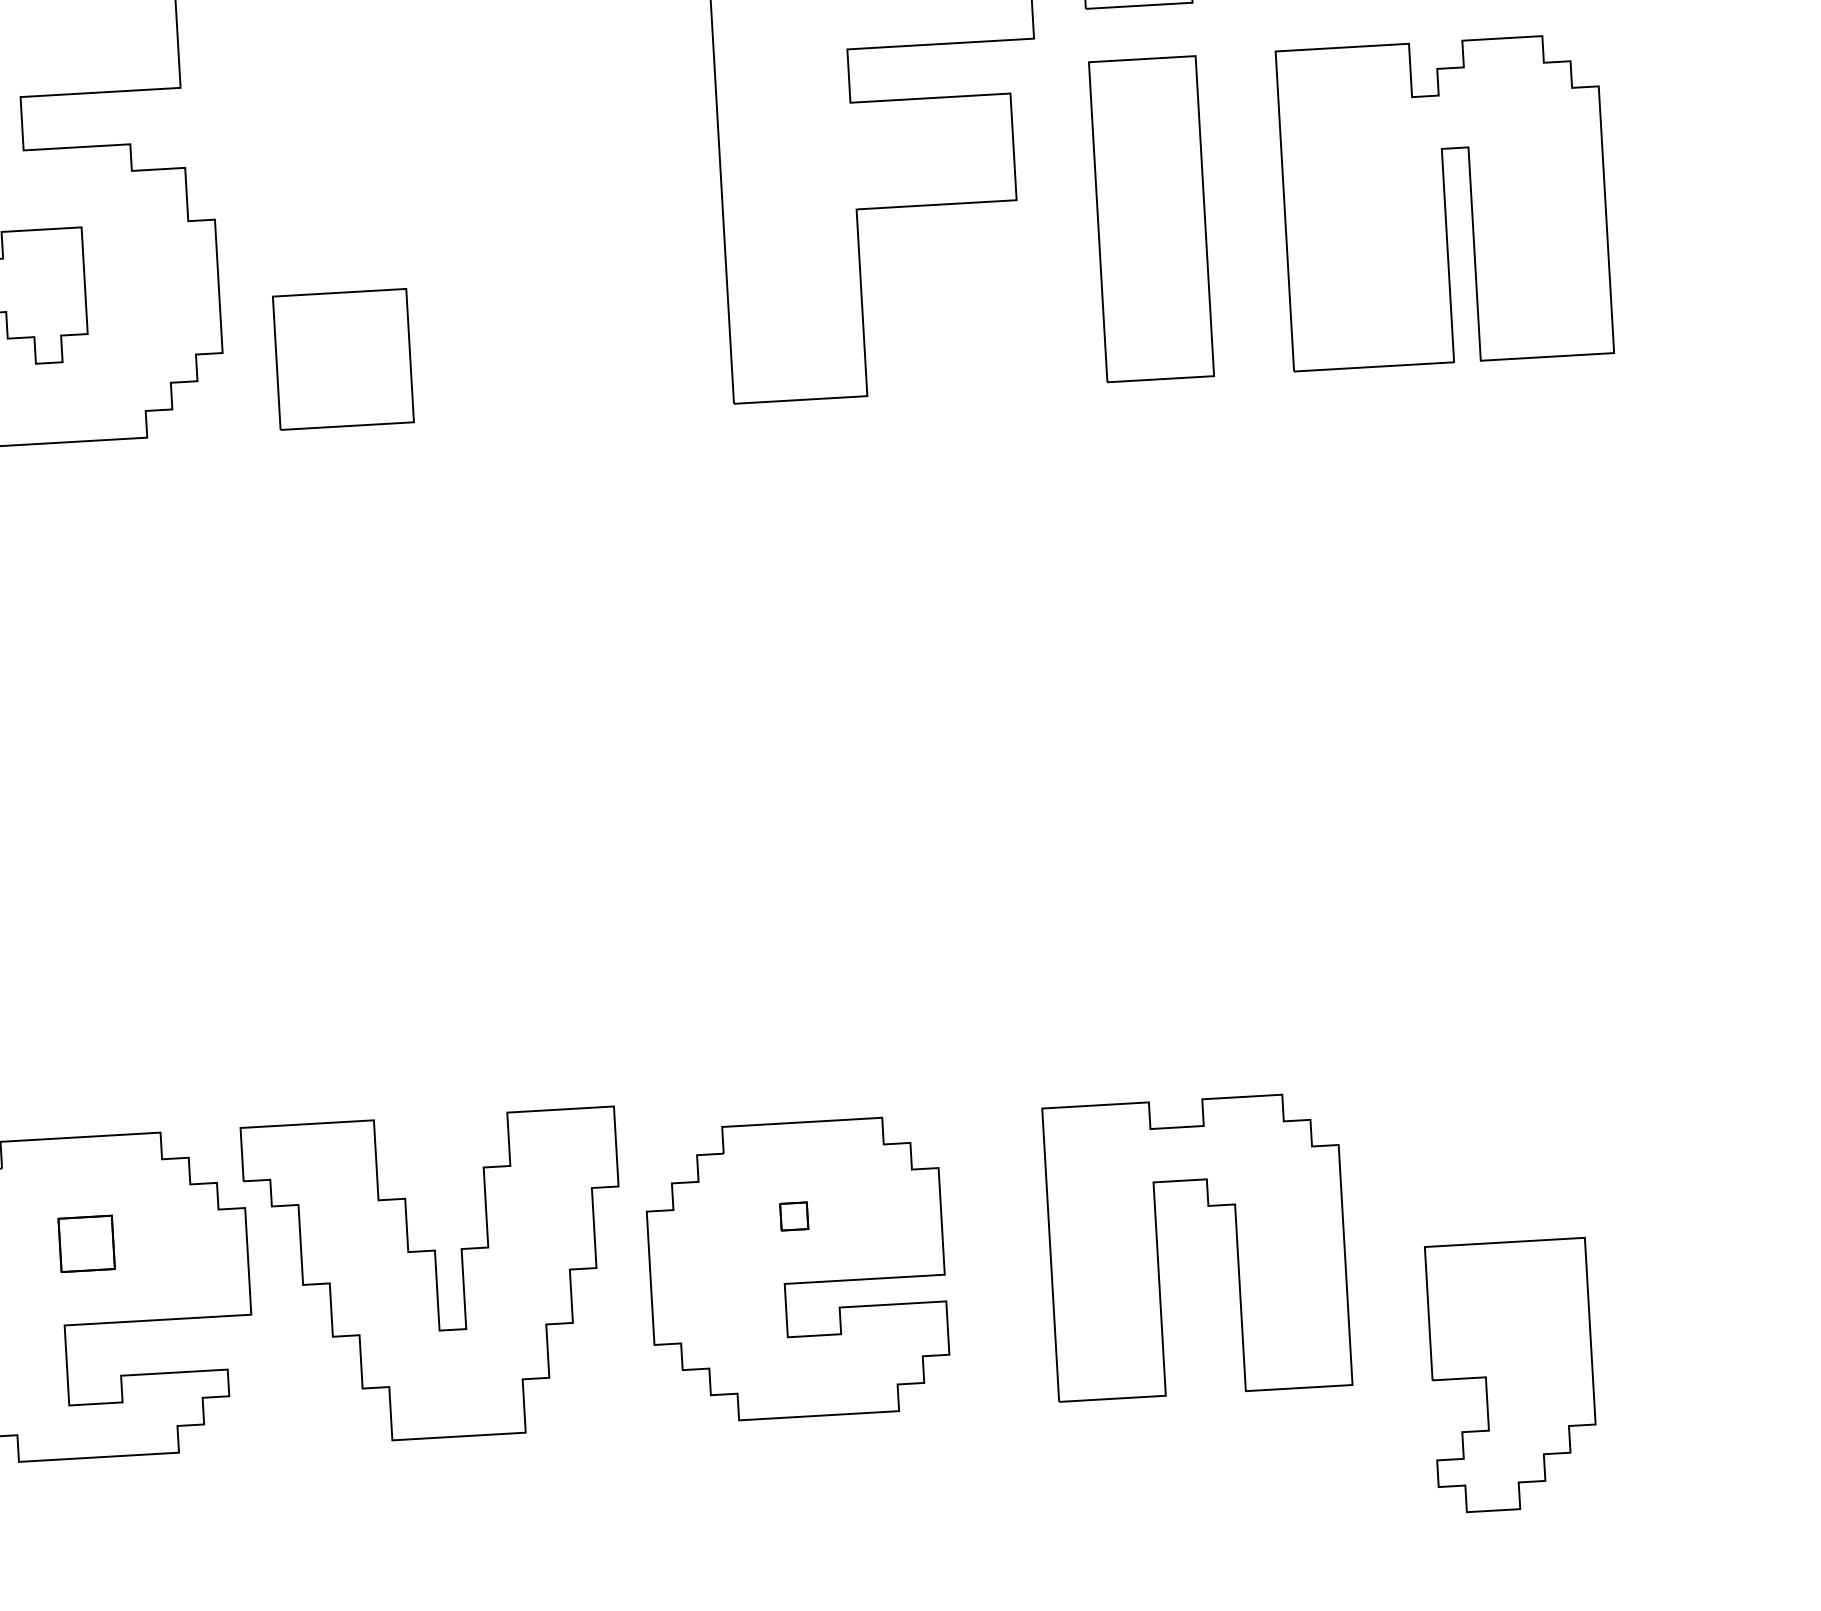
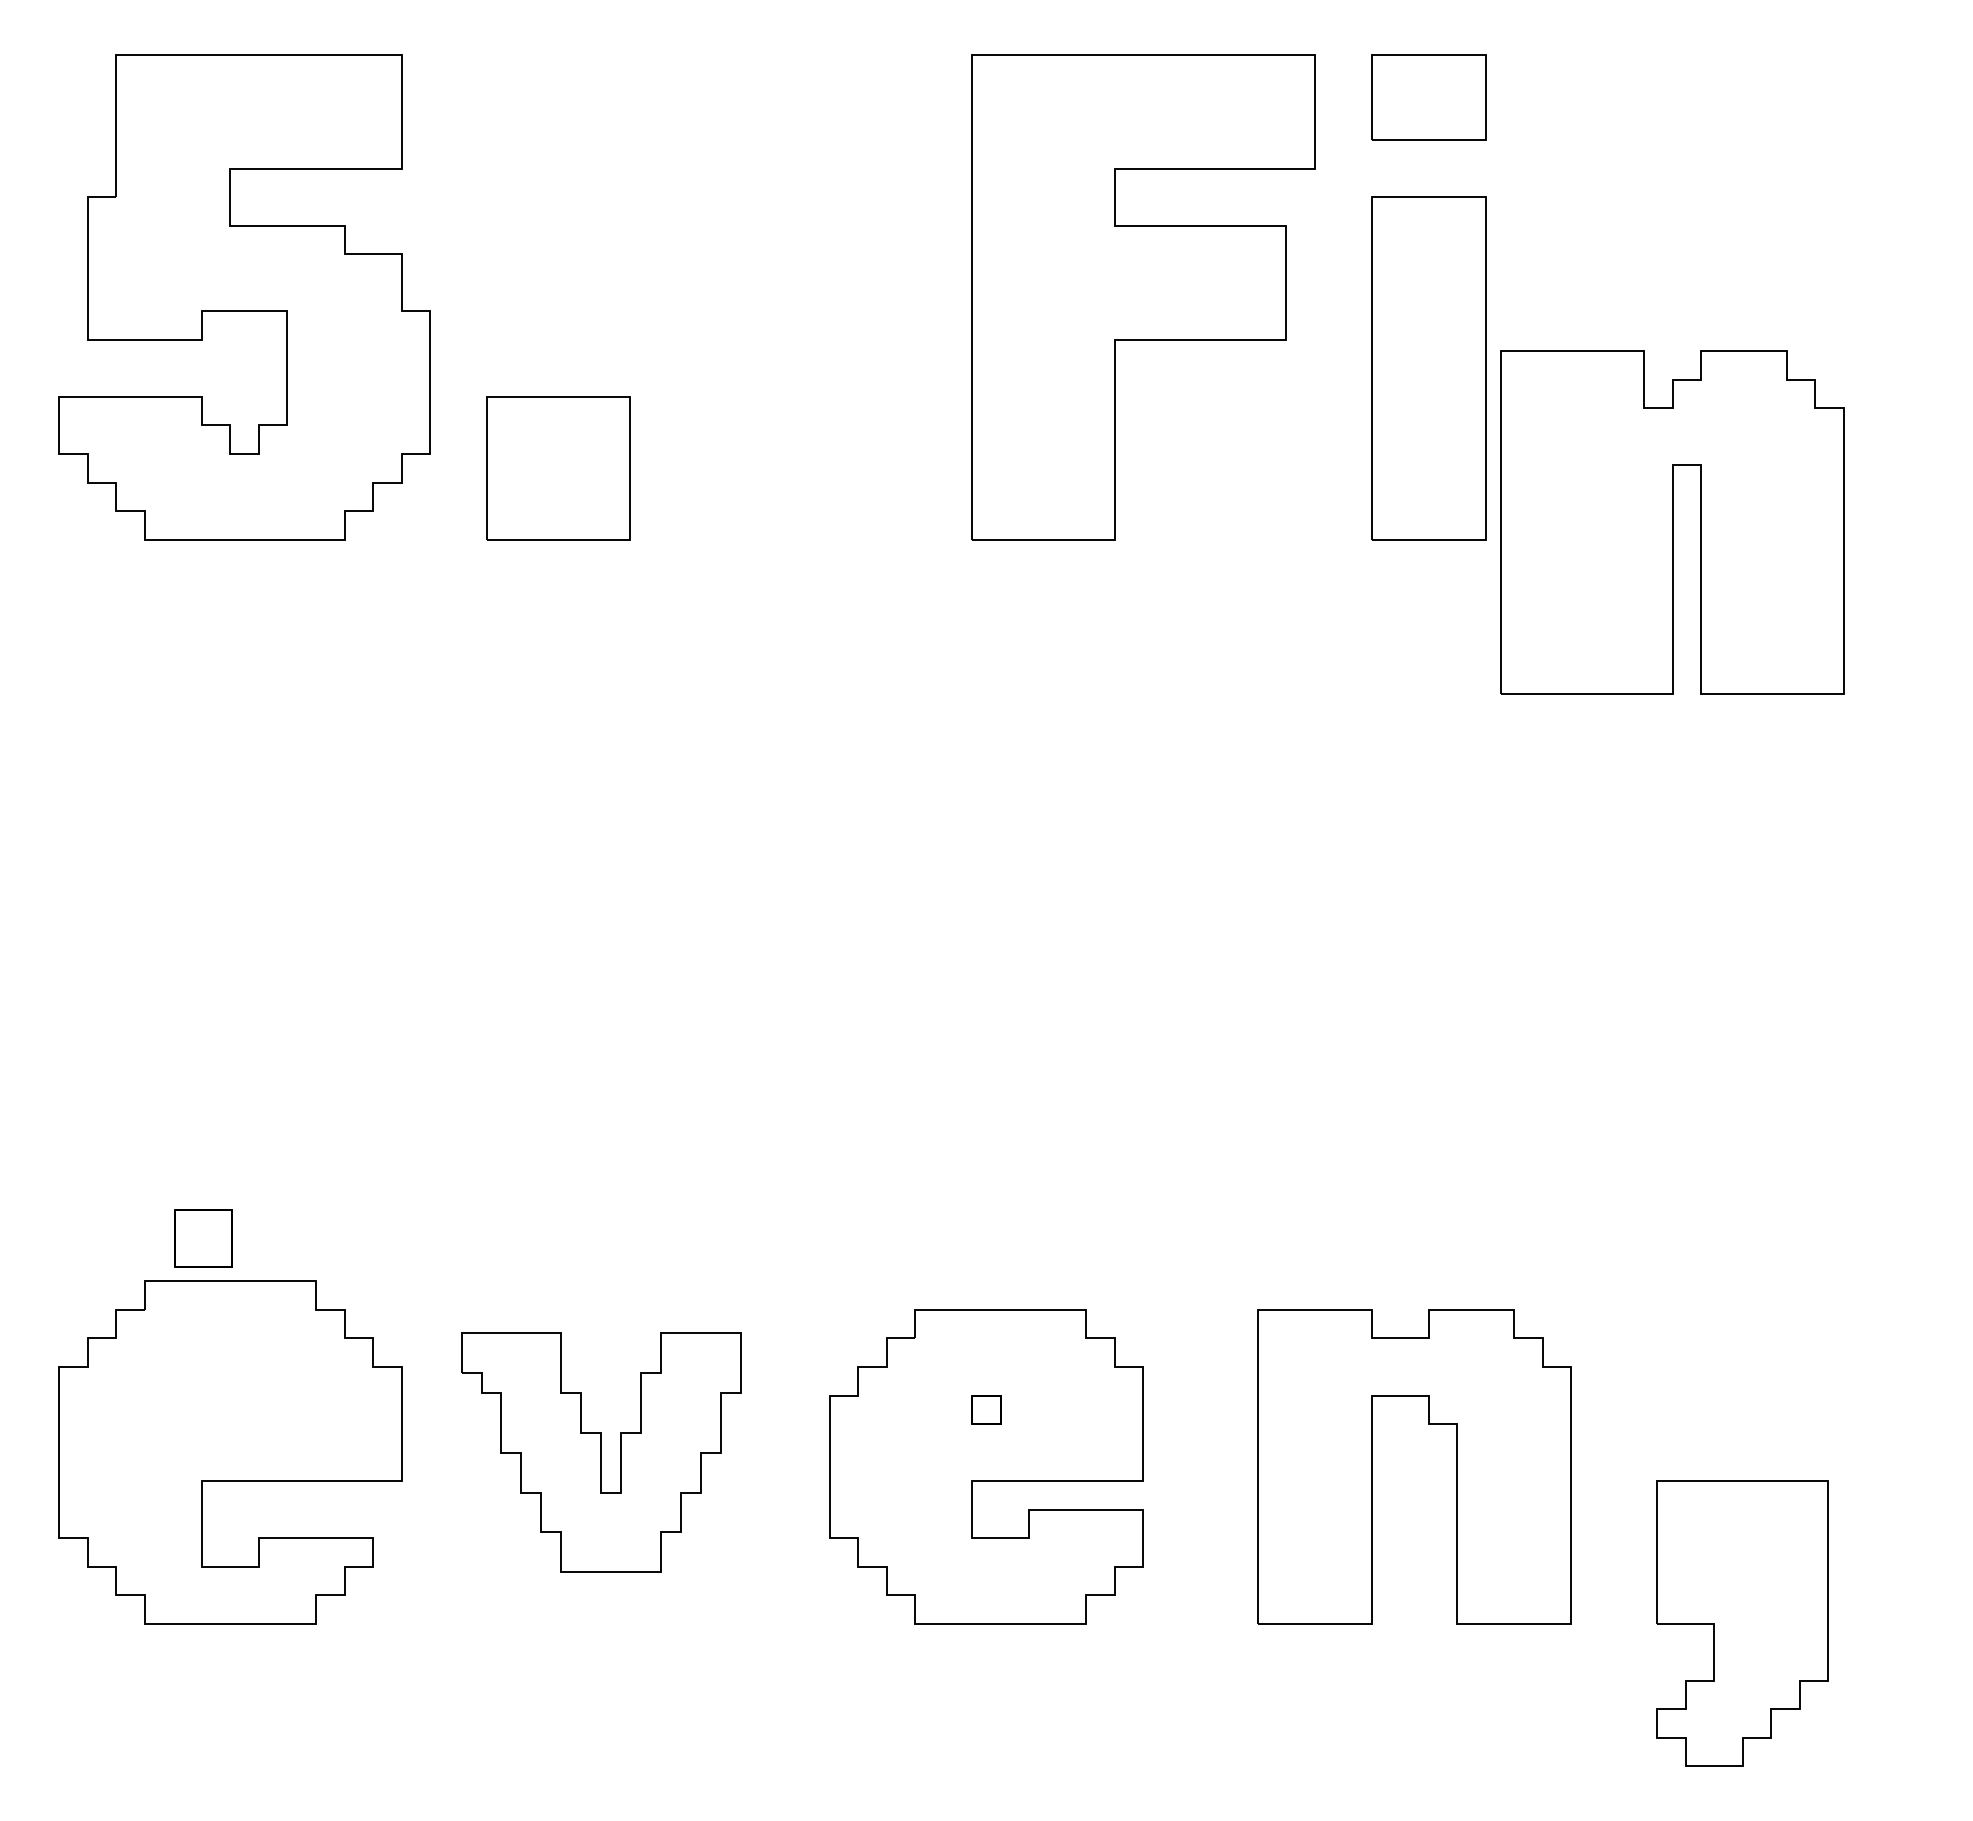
part: (1444, 202) -> (1672, 522), moved
part: (86, 1243) -> (203, 1238), moved
part: (436, 1277) -> (601, 1452), size x0.7

